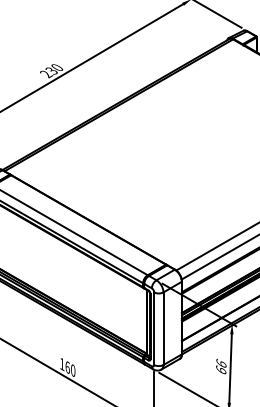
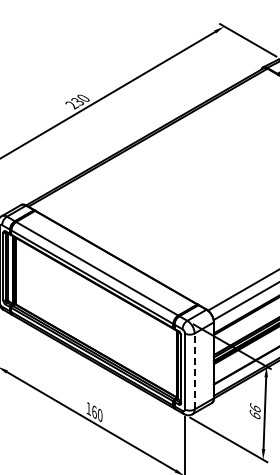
line: (163, 328) -> (194, 371), solid -> dashed

